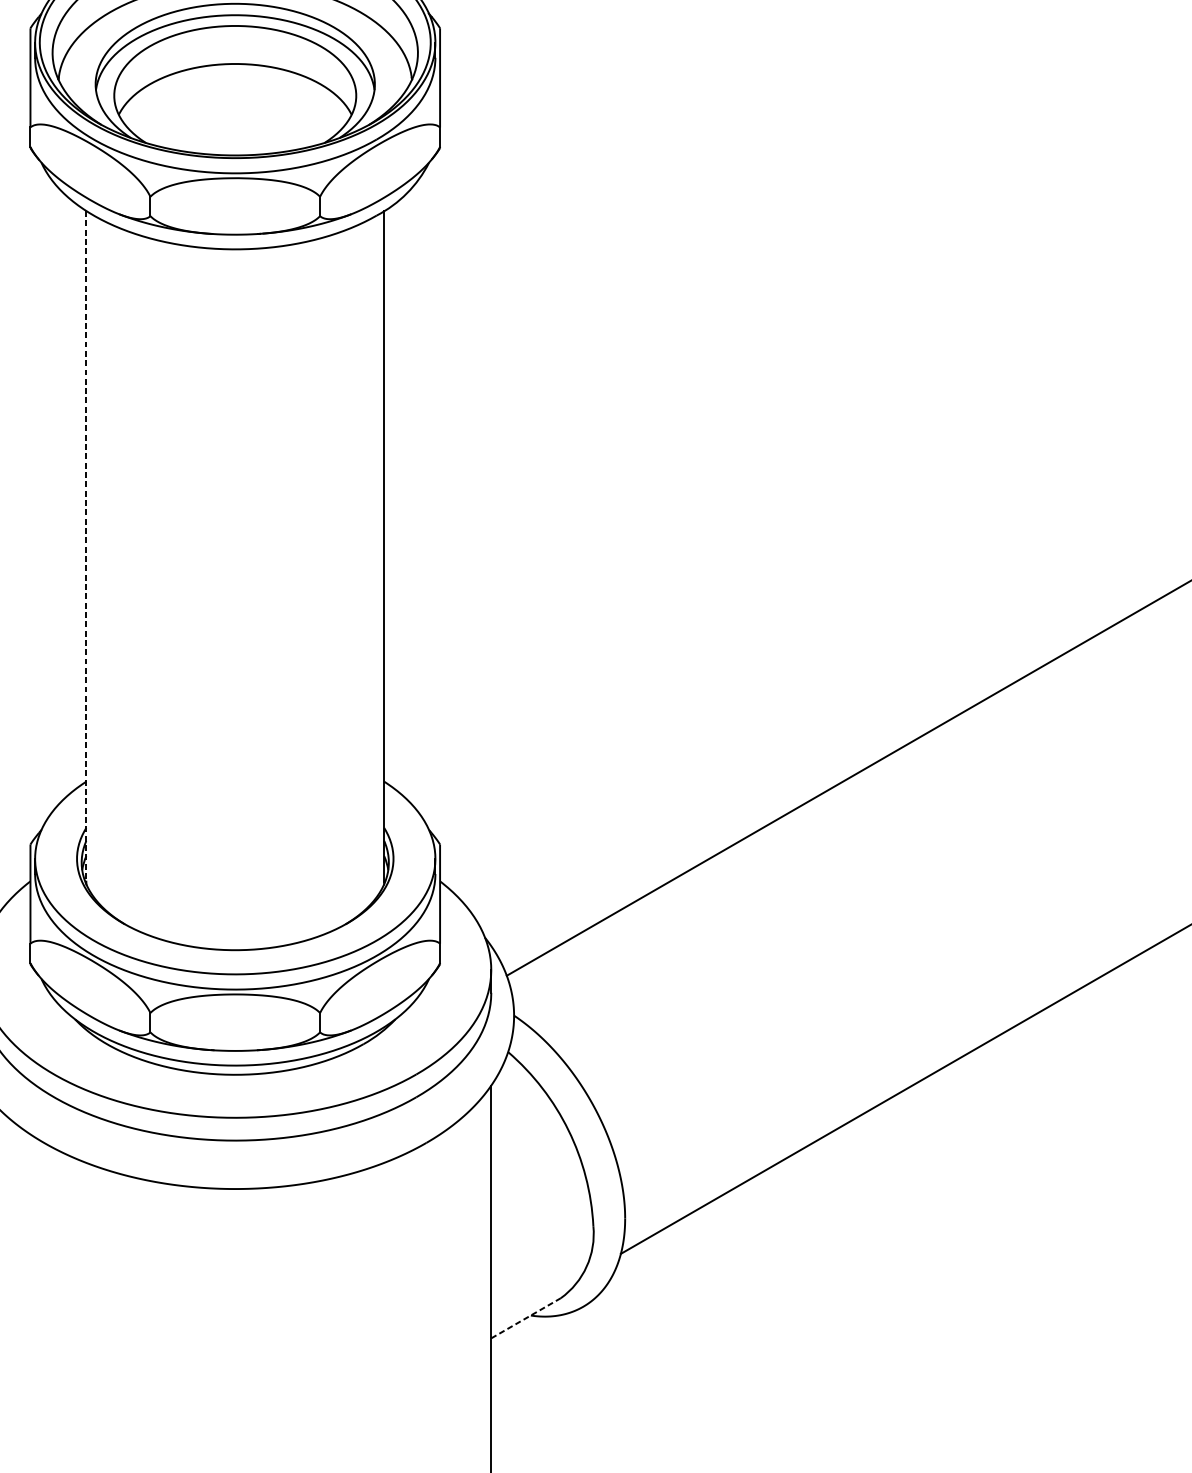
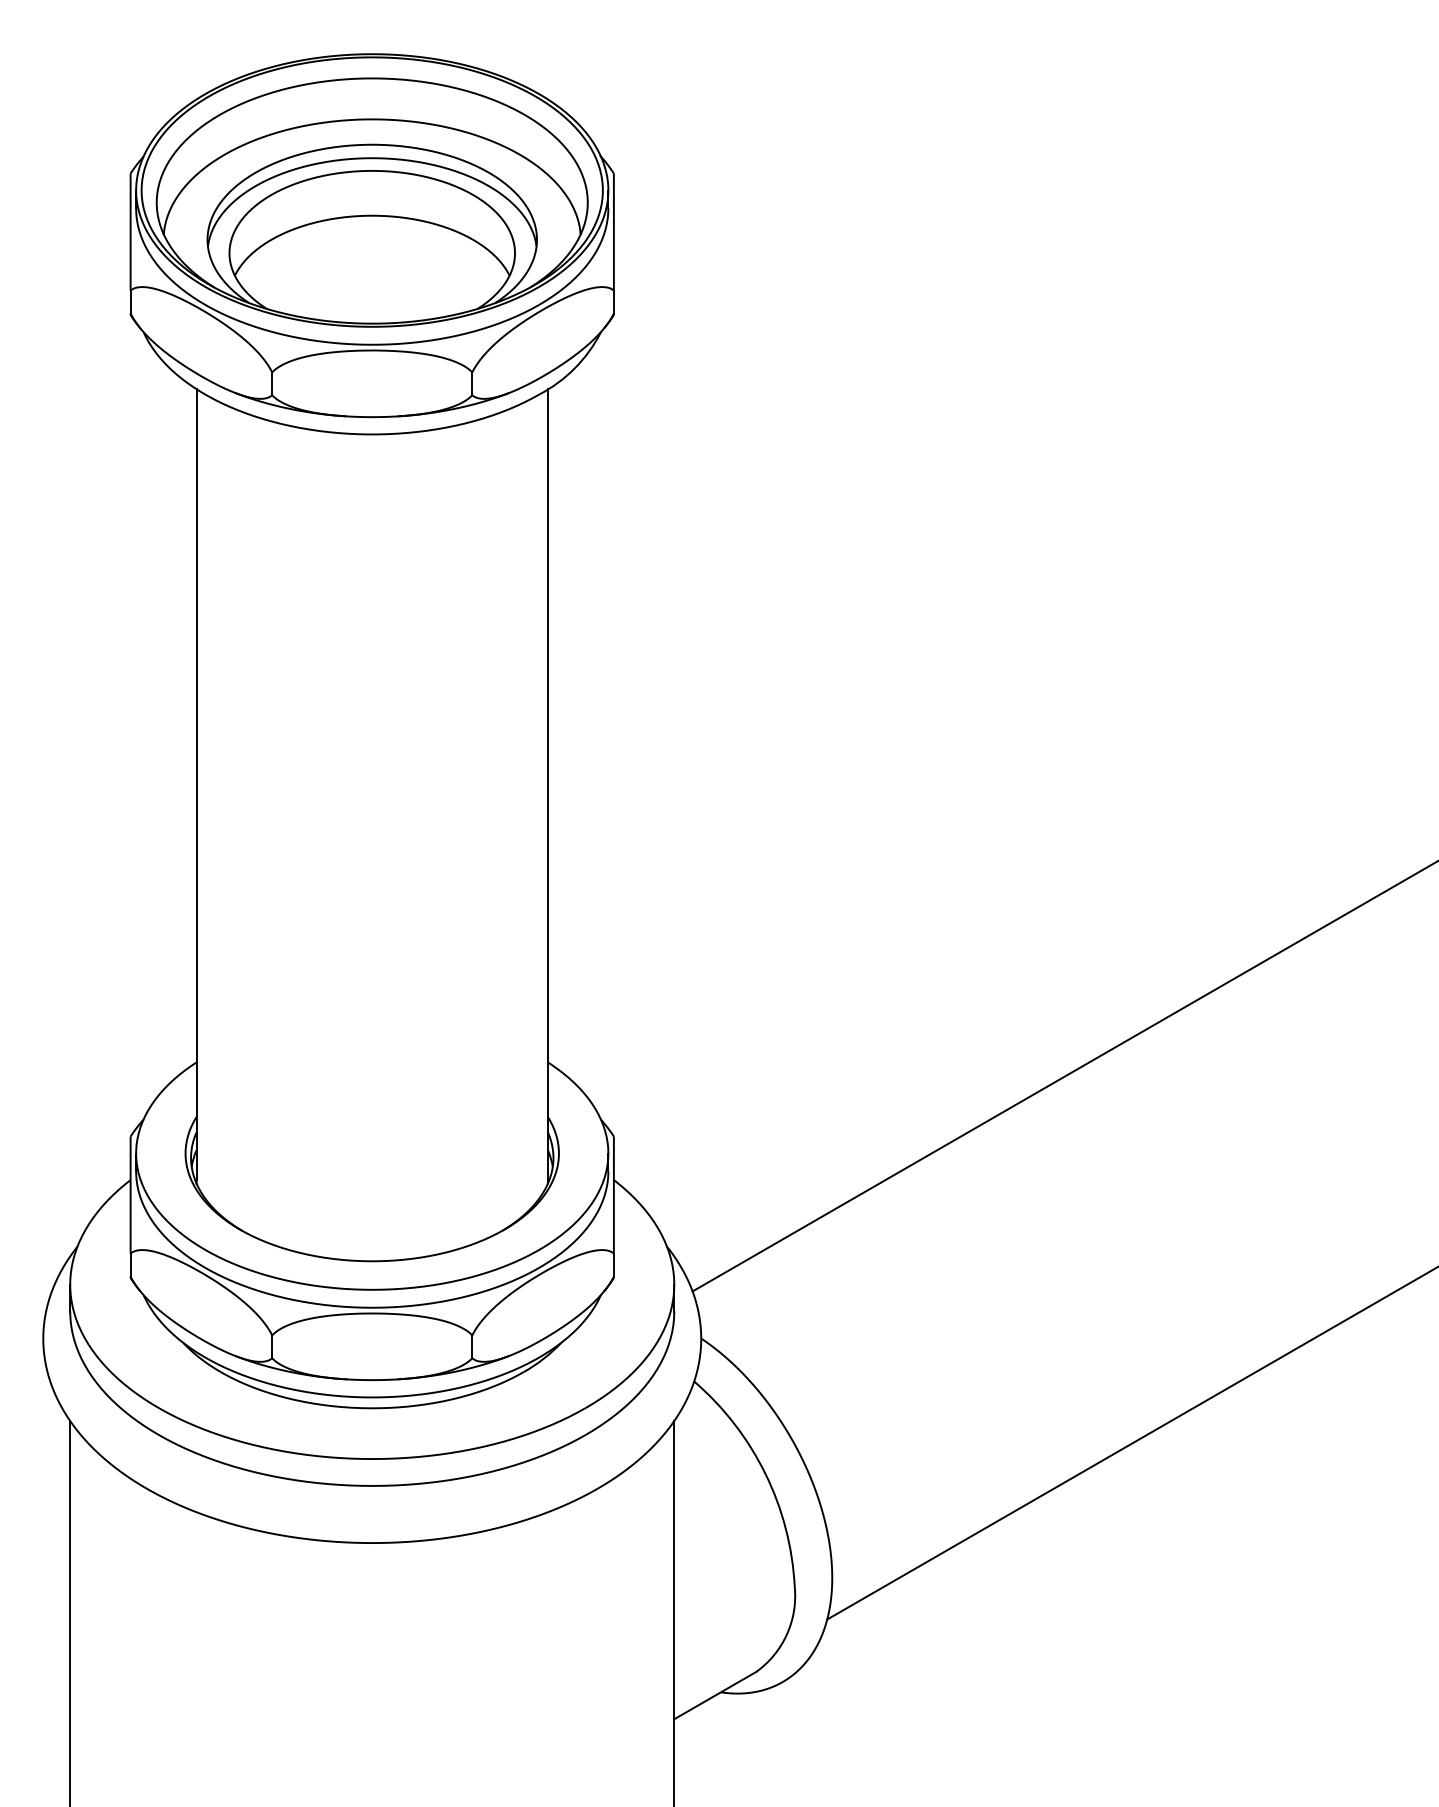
line: (86, 546) -> (196, 784), dashed -> solid
line: (526, 1318) -> (715, 1695), dashed -> solid

